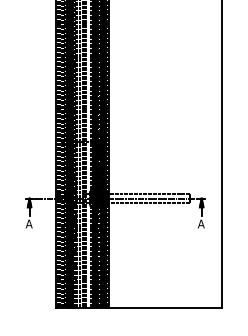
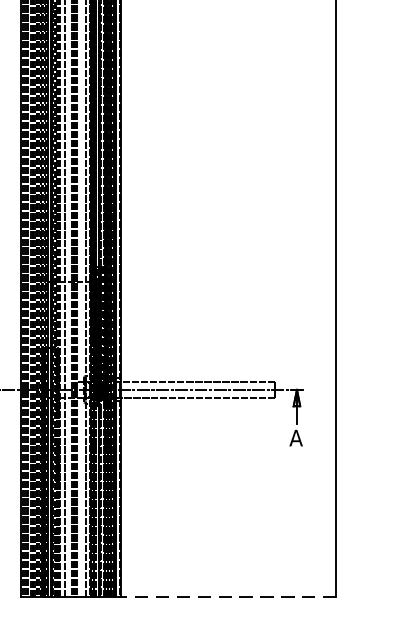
line: (165, 307) -> (228, 596), solid -> dashed

